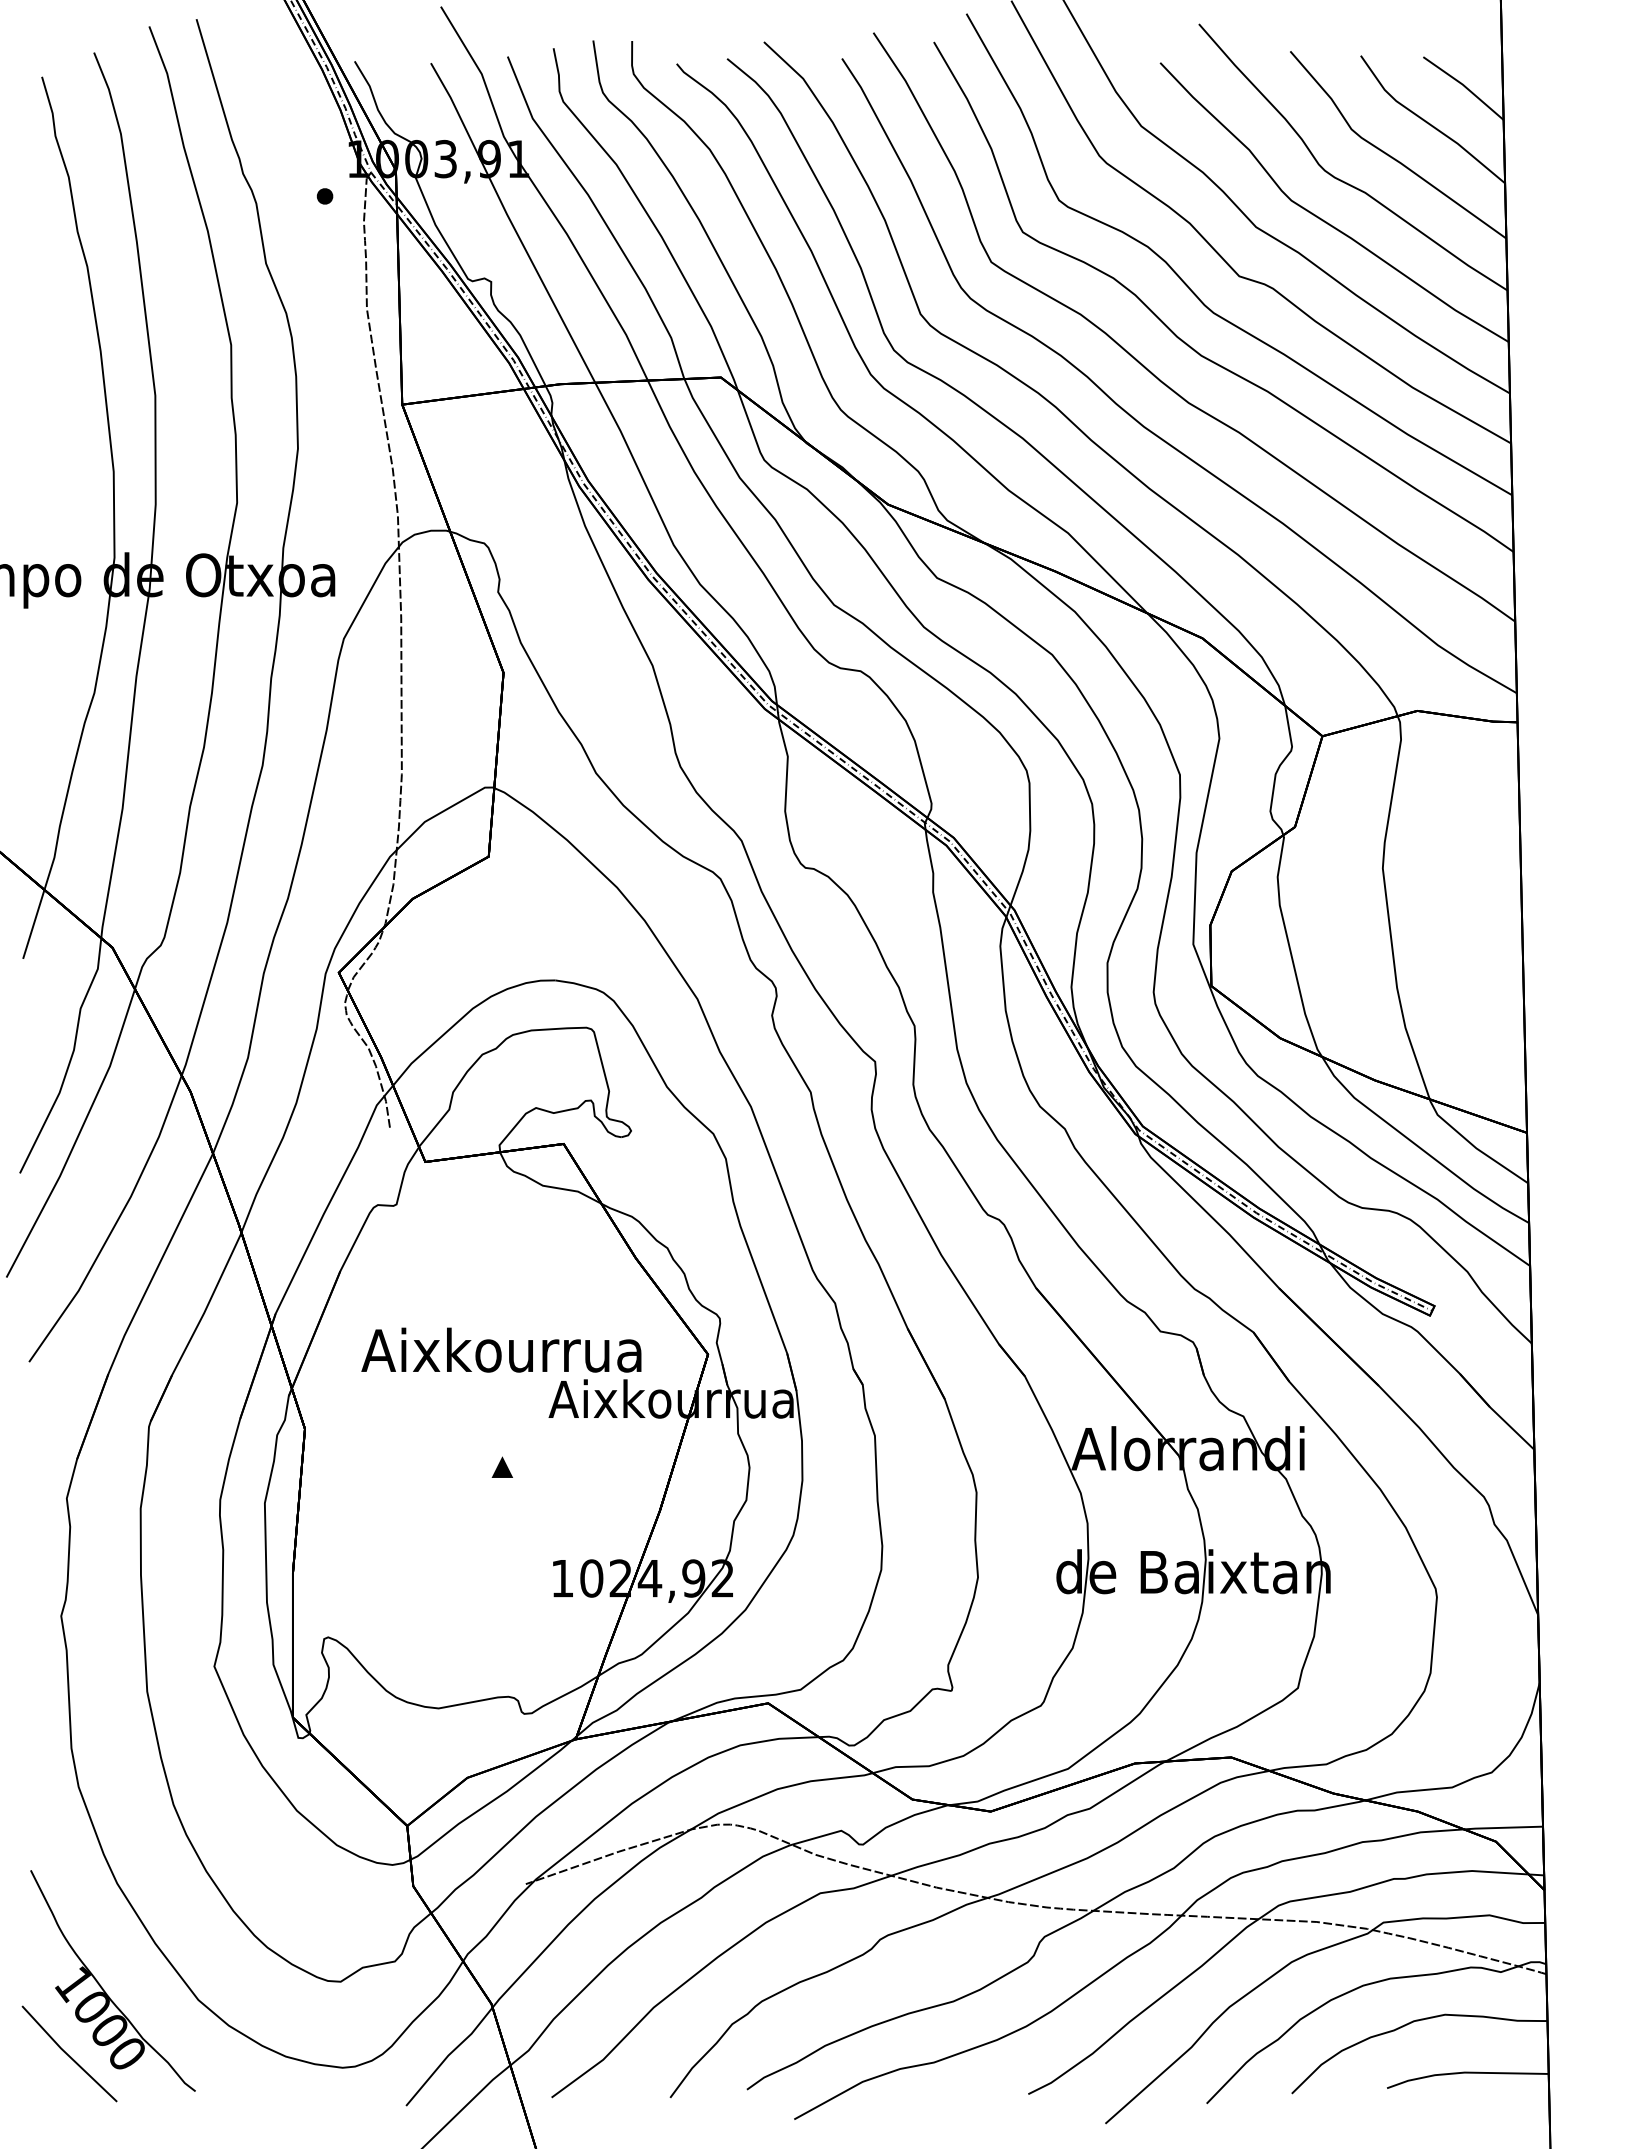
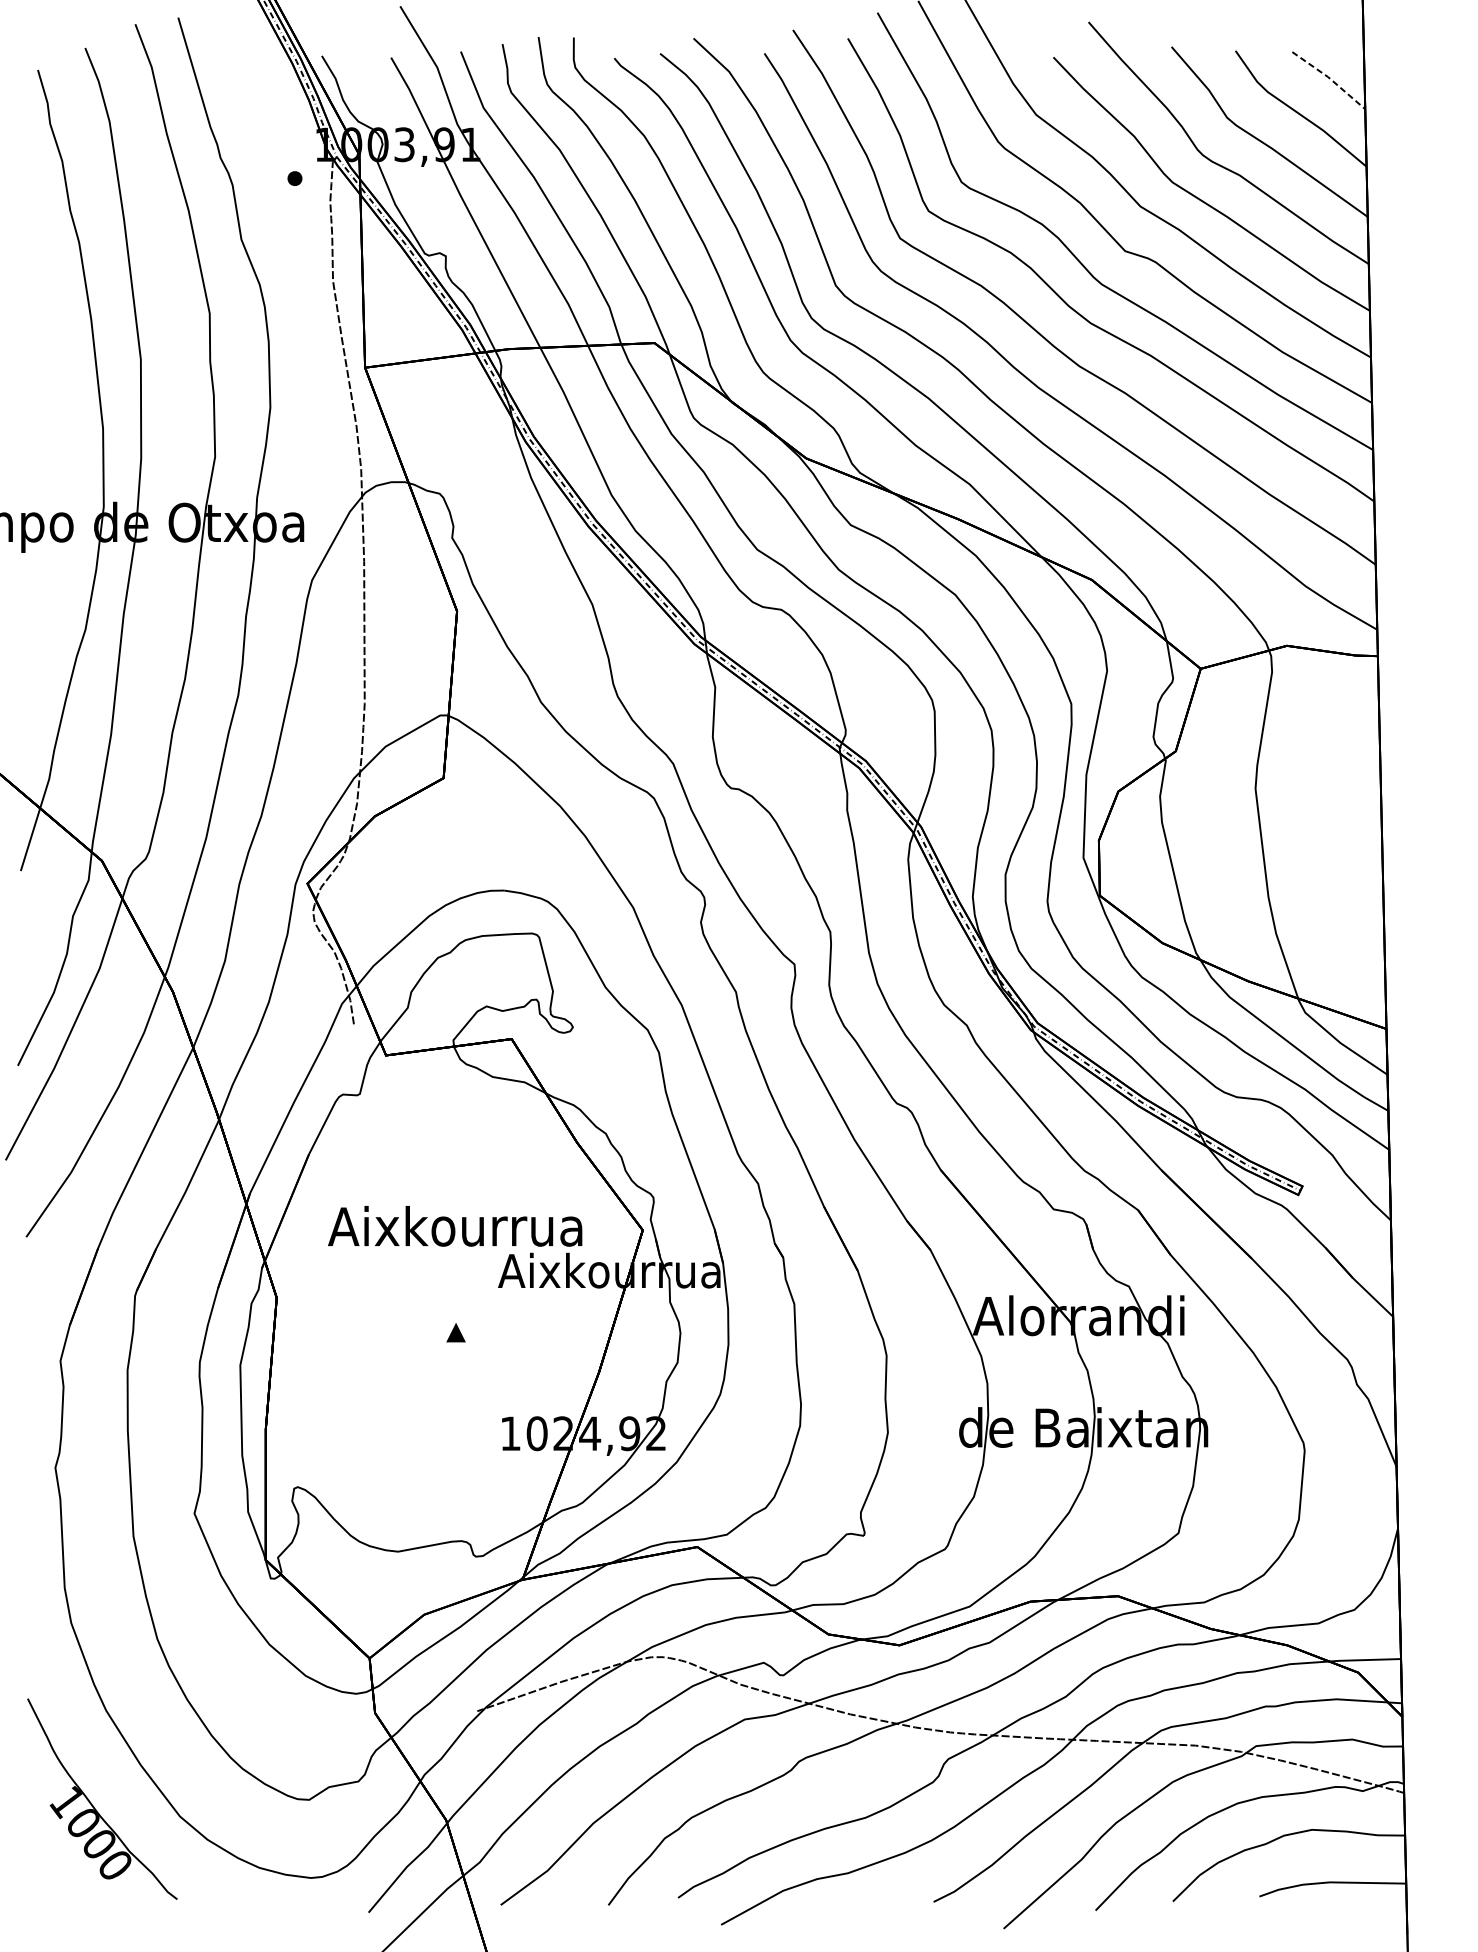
line: (1464, 86) -> (1329, 78), solid -> dashed
line: (68, 2054) -> (62, 1865), removed

